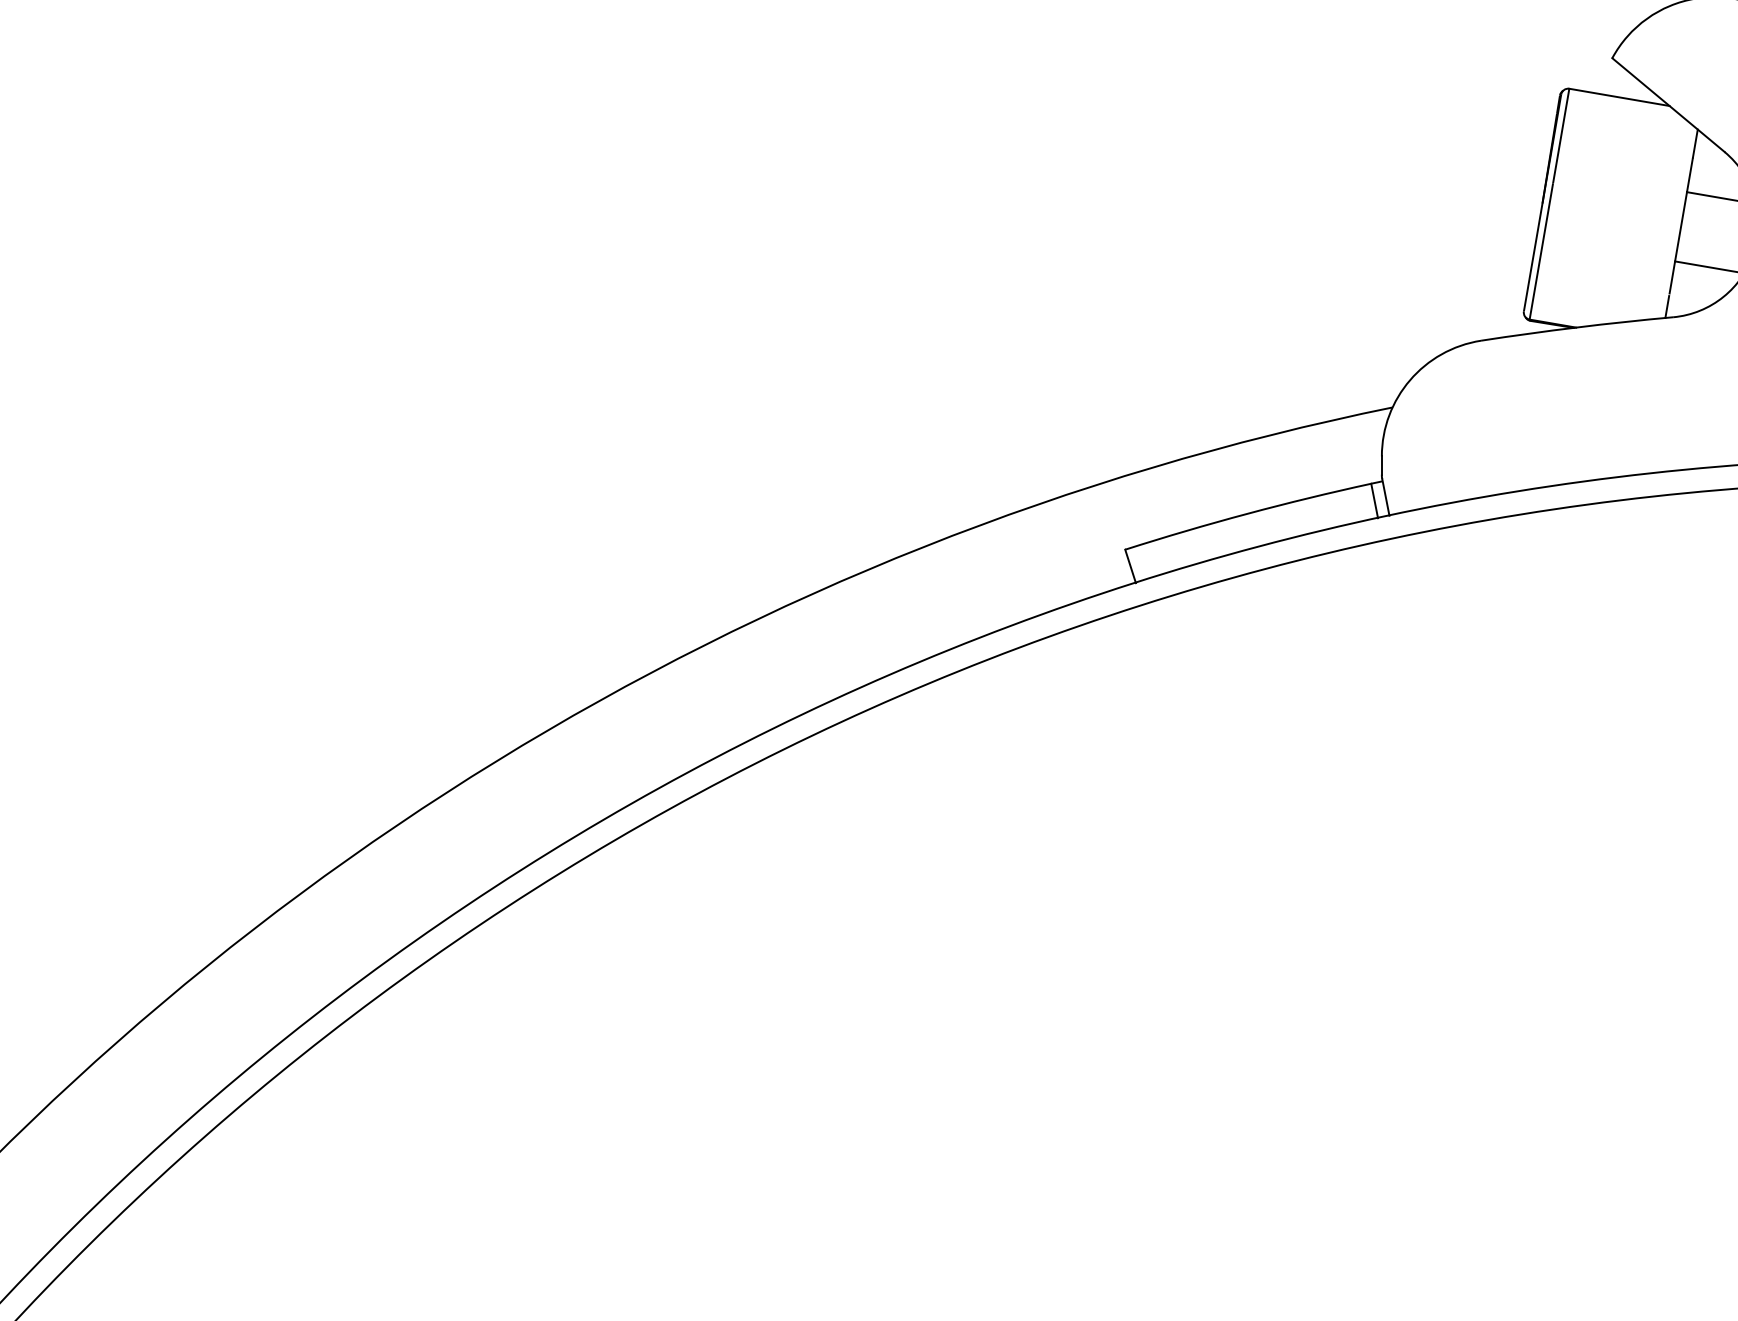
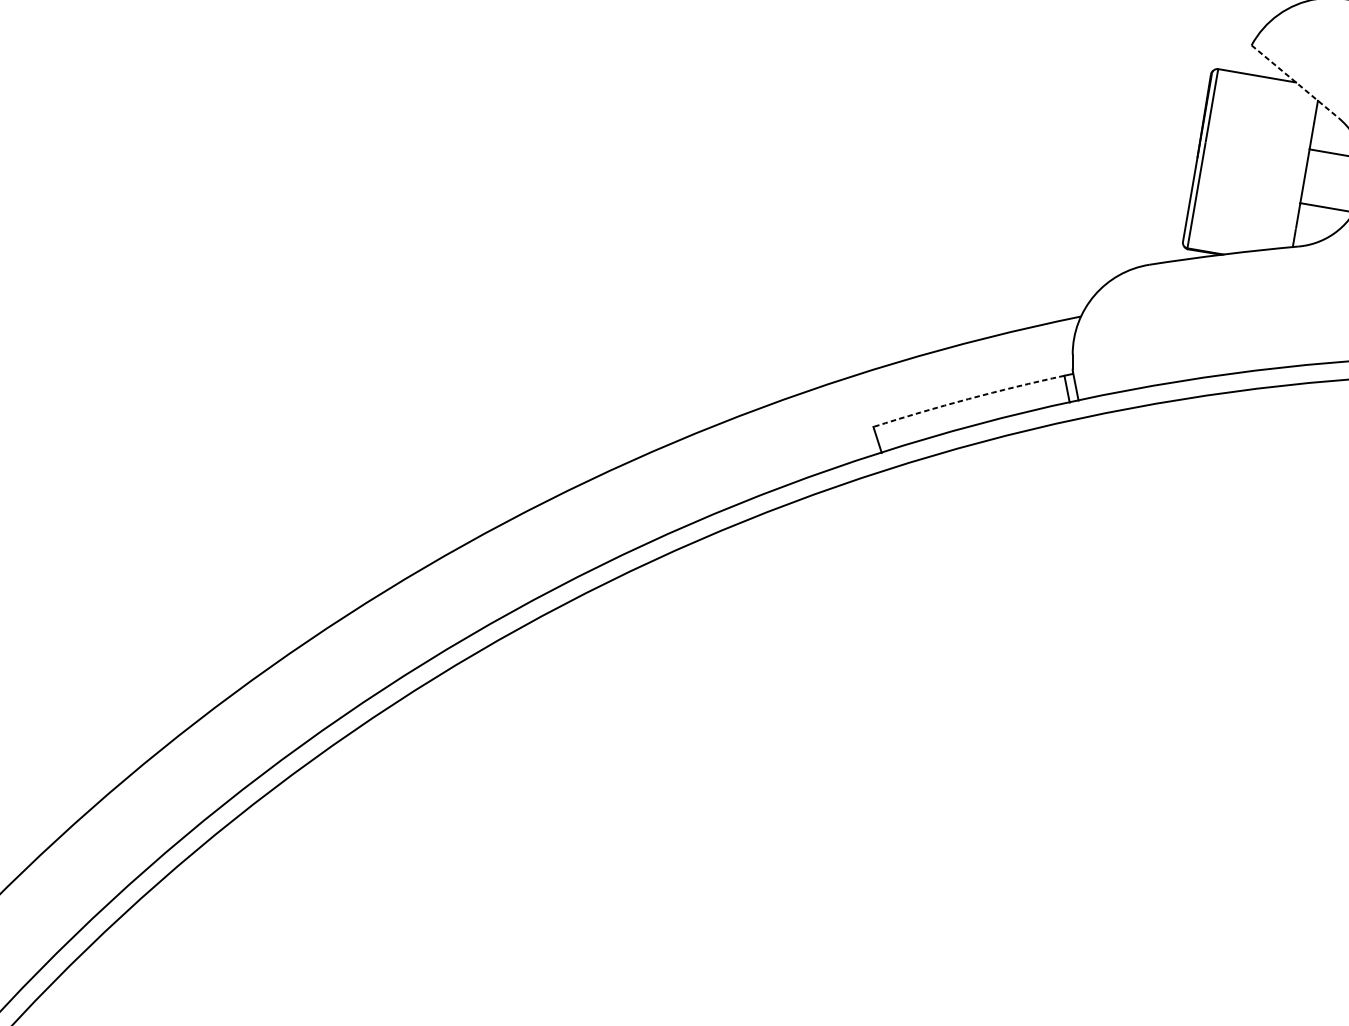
line: (1668, 105) -> (1295, 82), solid -> dashed
arc: (1247, 513) -> (968, 398), solid -> dashed

